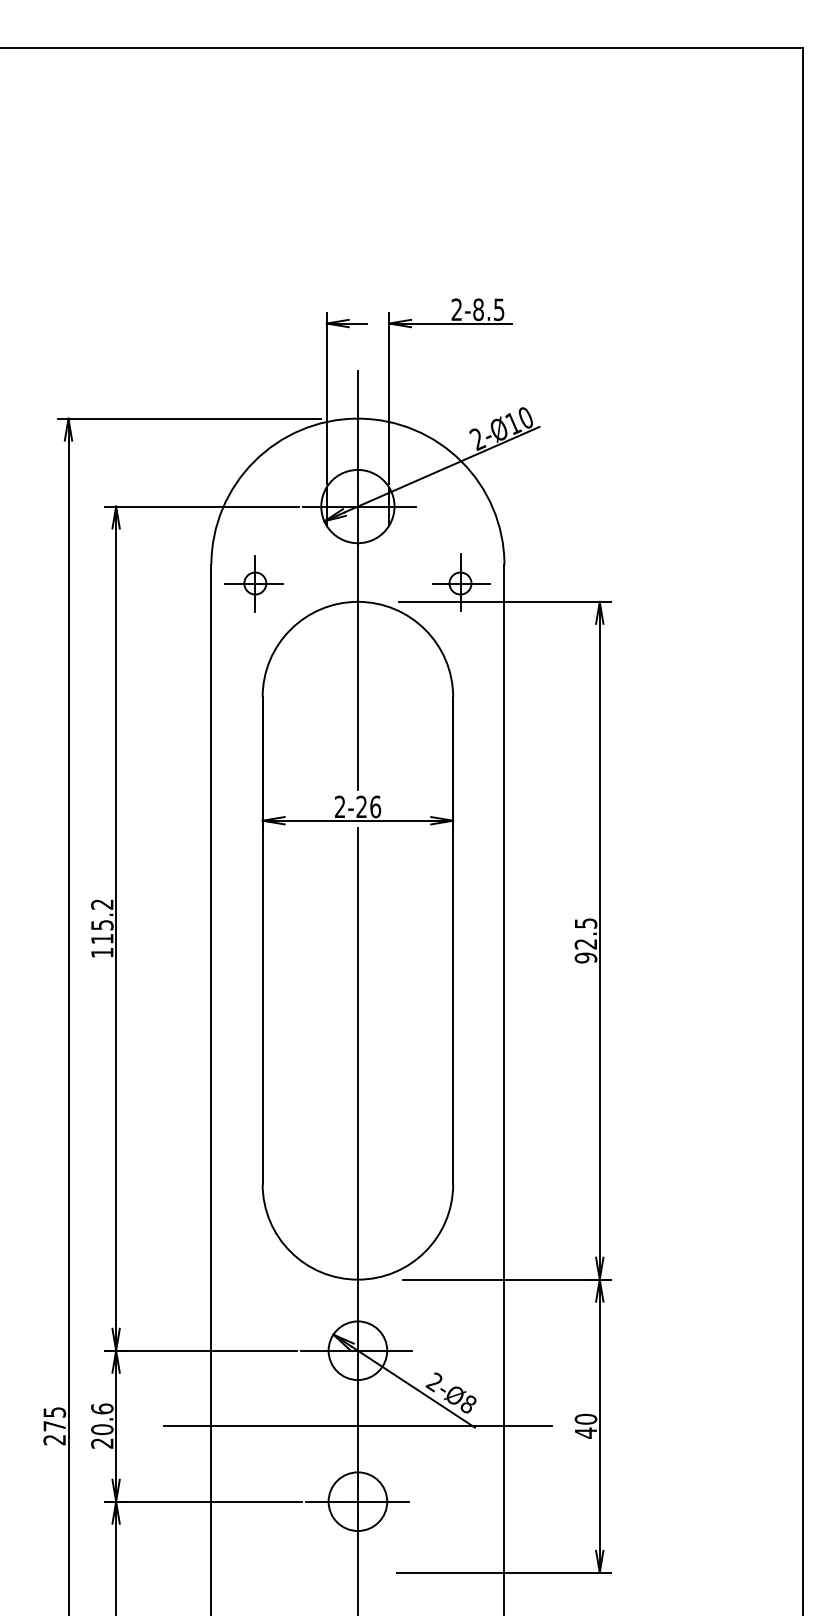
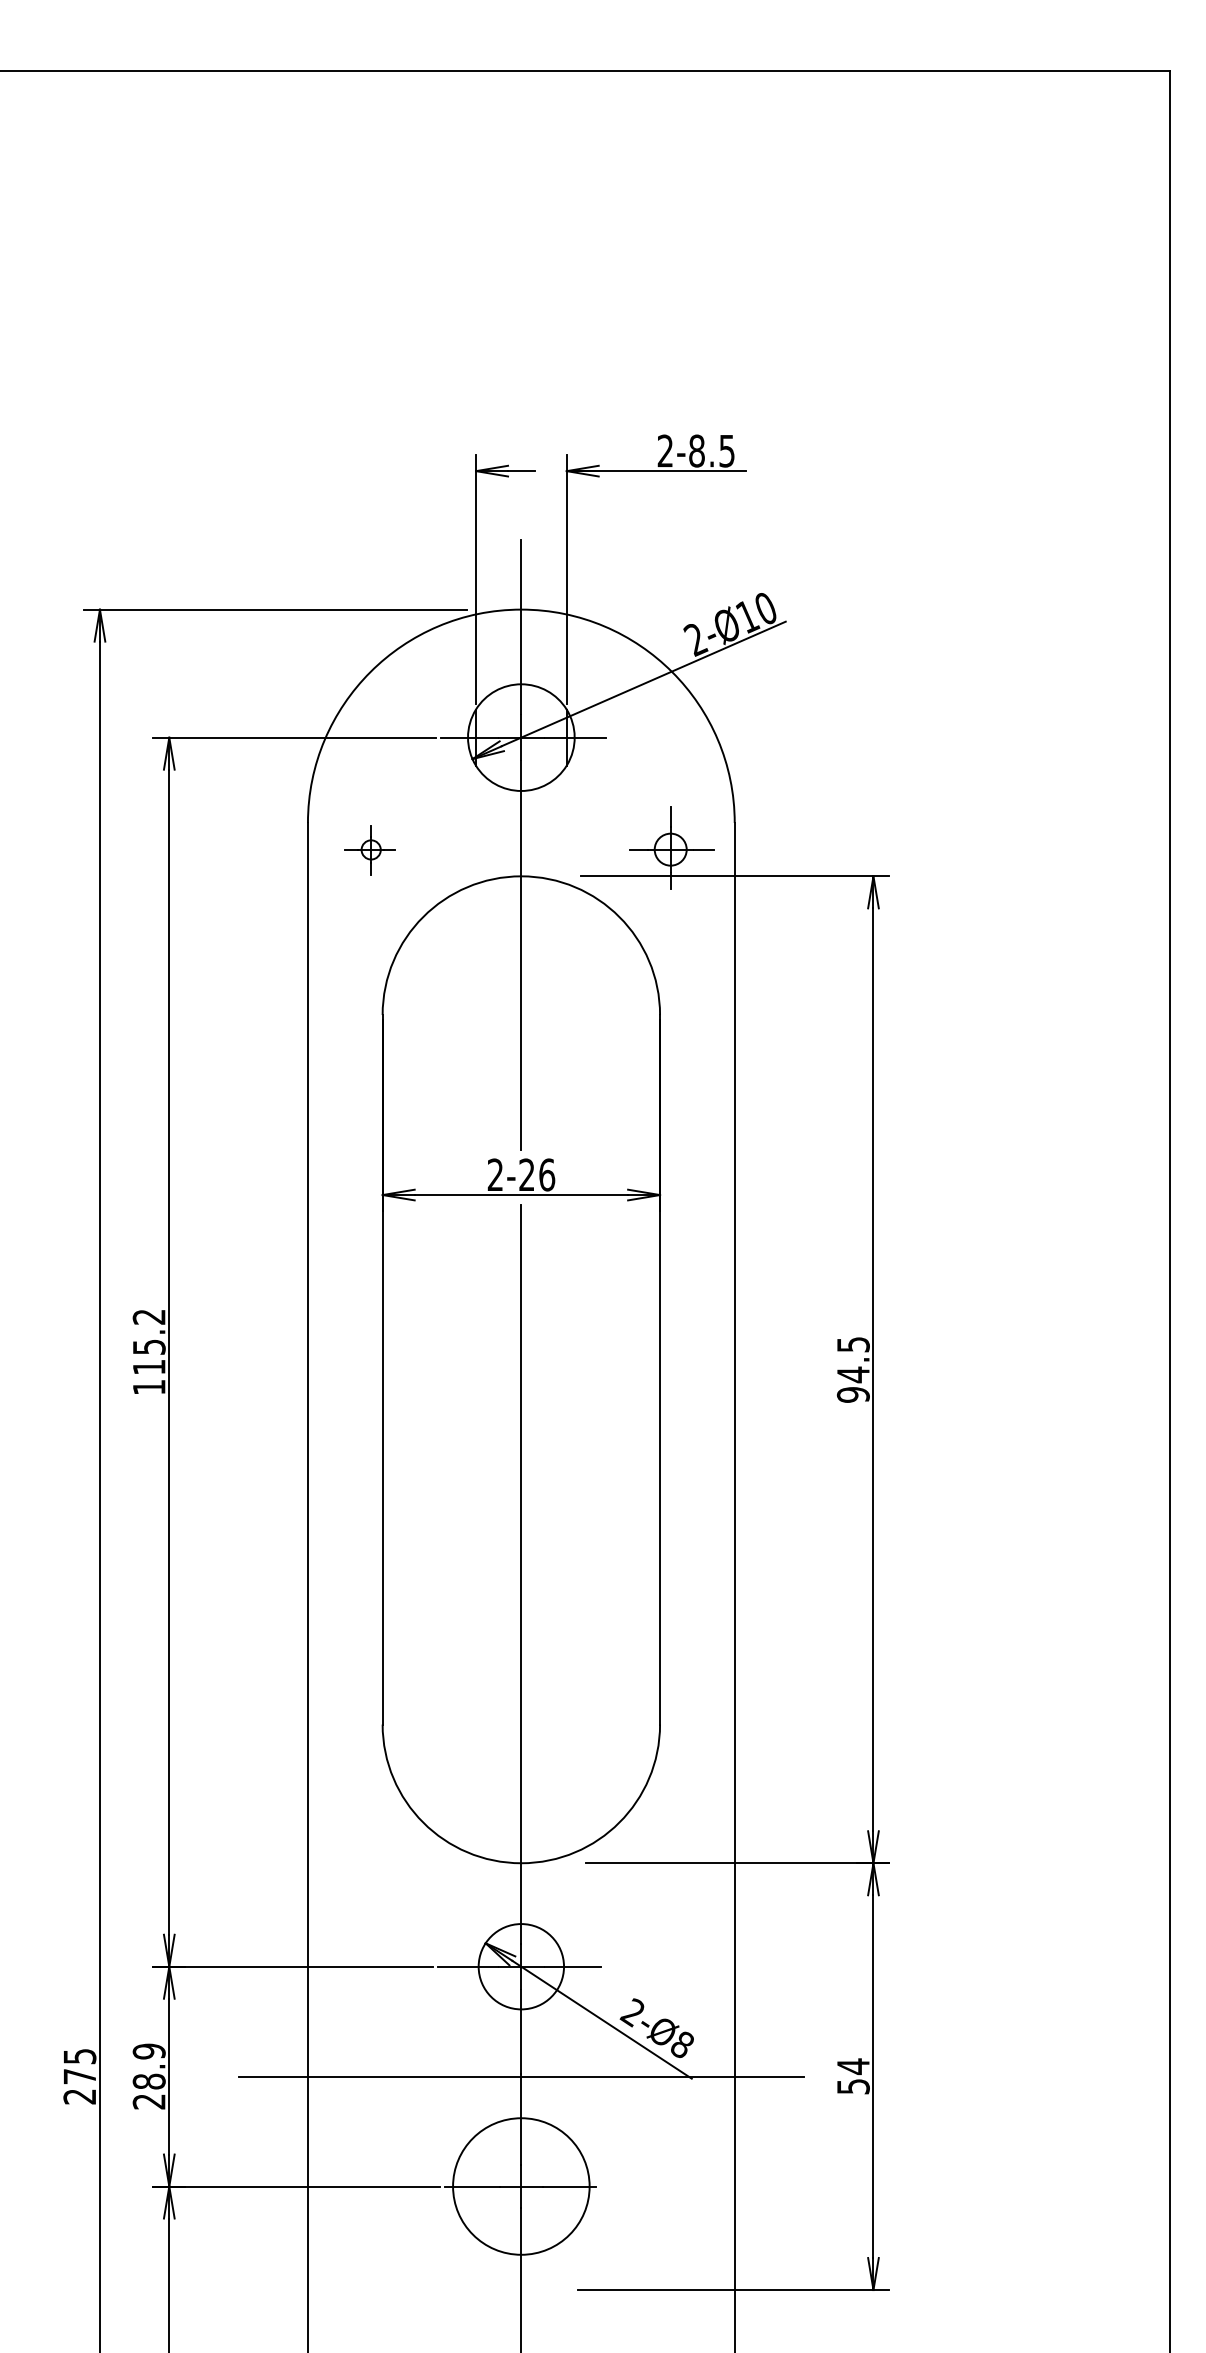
part: (253, 583) -> (369, 849), size x0.6
text: (585, 943) -> (852, 1373), 92.5 -> 94.5
text: (102, 1419) -> (149, 2066), 20.6 -> 28.9
text: (585, 1425) -> (852, 2075), 40 -> 54
circle: (357, 1501) -> (520, 2186), size x1.6

